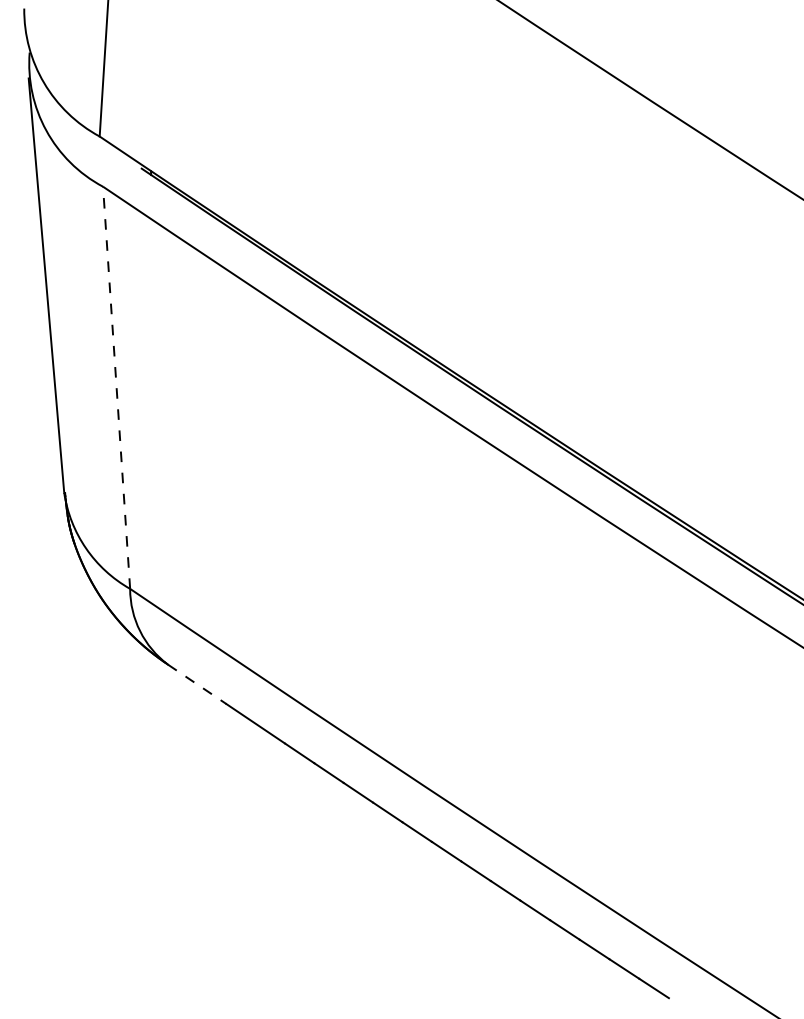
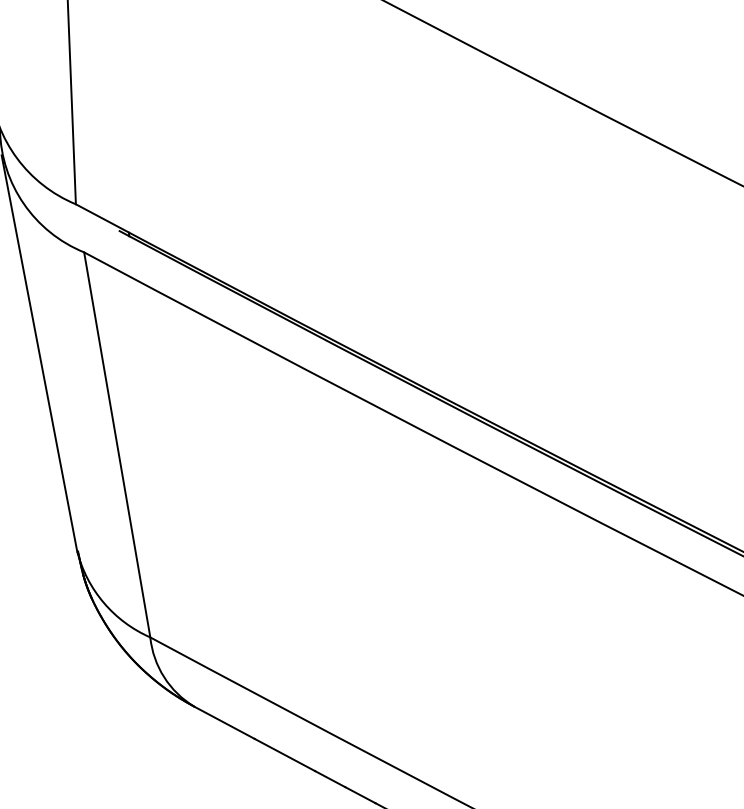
line: (116, 387) -> (117, 444), dashed -> solid
line: (197, 684) -> (224, 722), dashed -> solid

